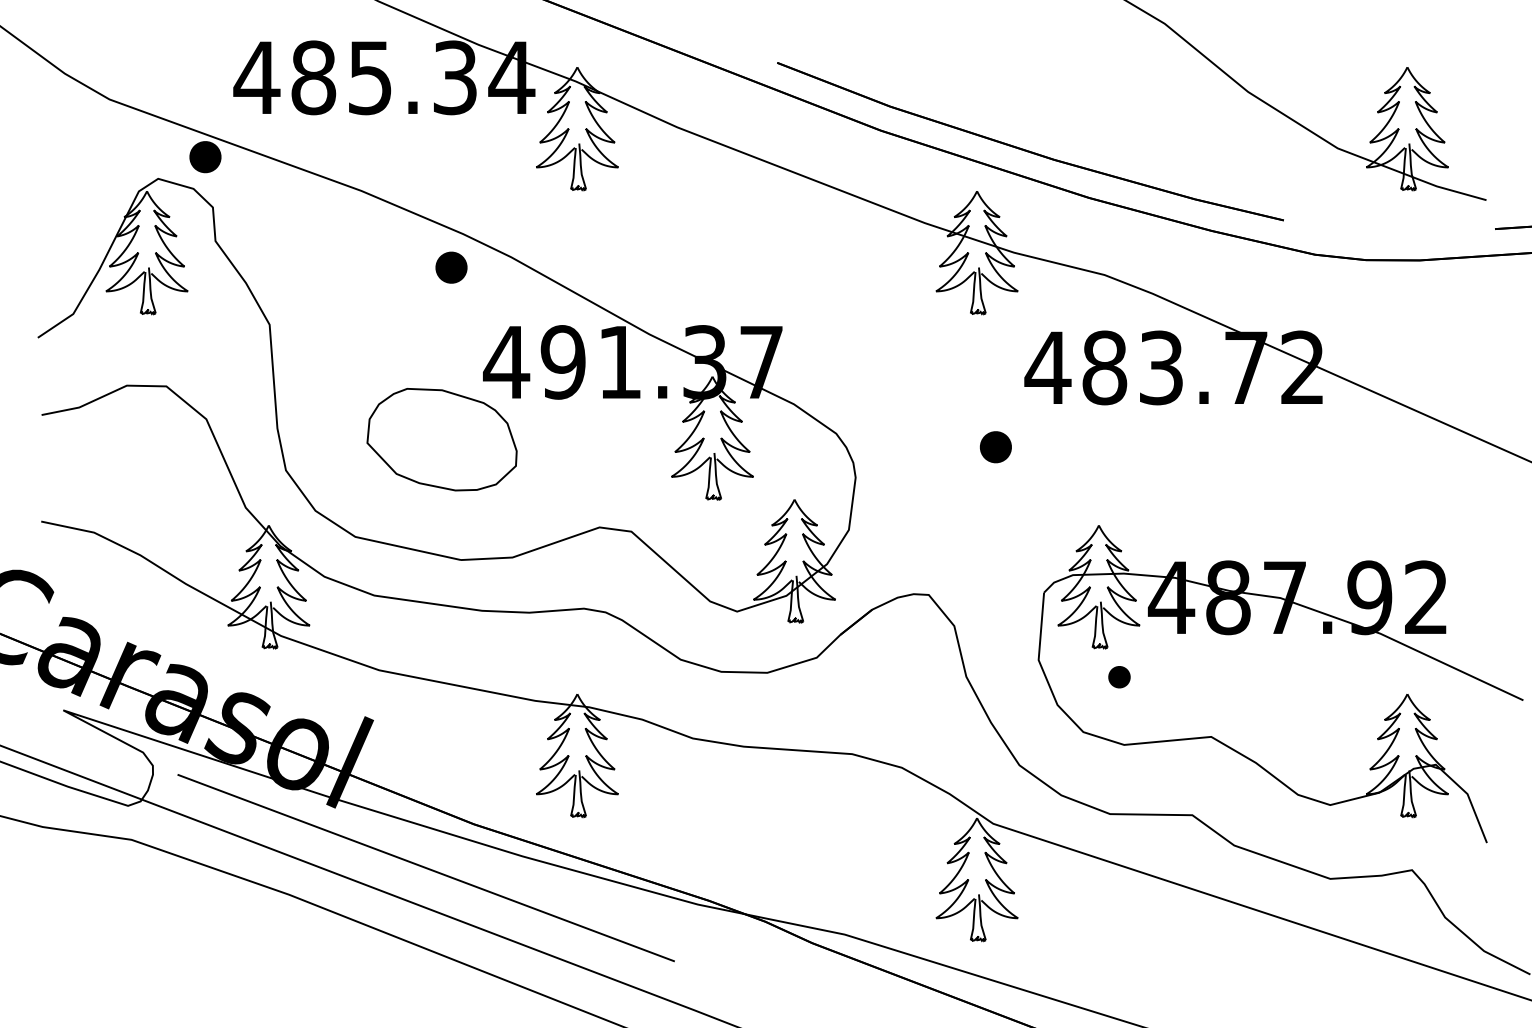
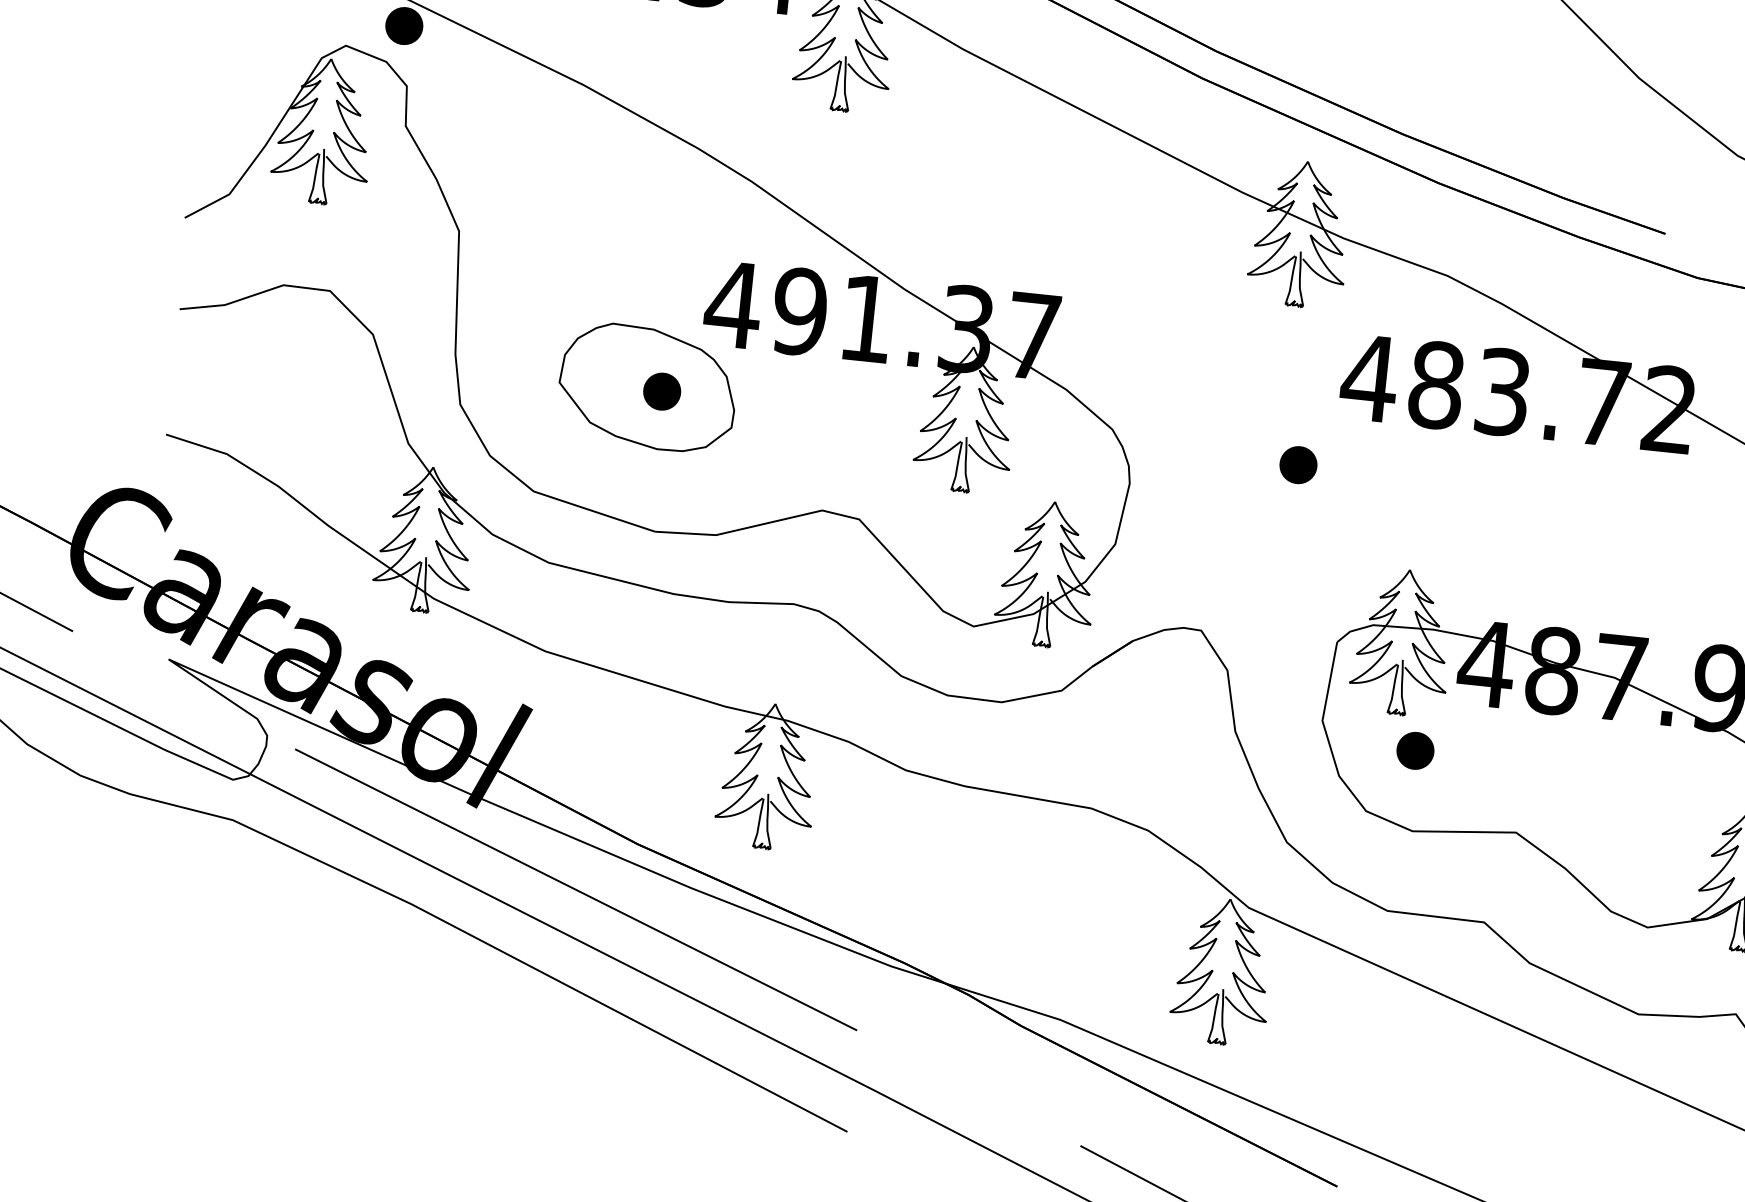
part: (451, 267) -> (662, 391), moved
part: (1119, 677) -> (1415, 751), size x1.43

